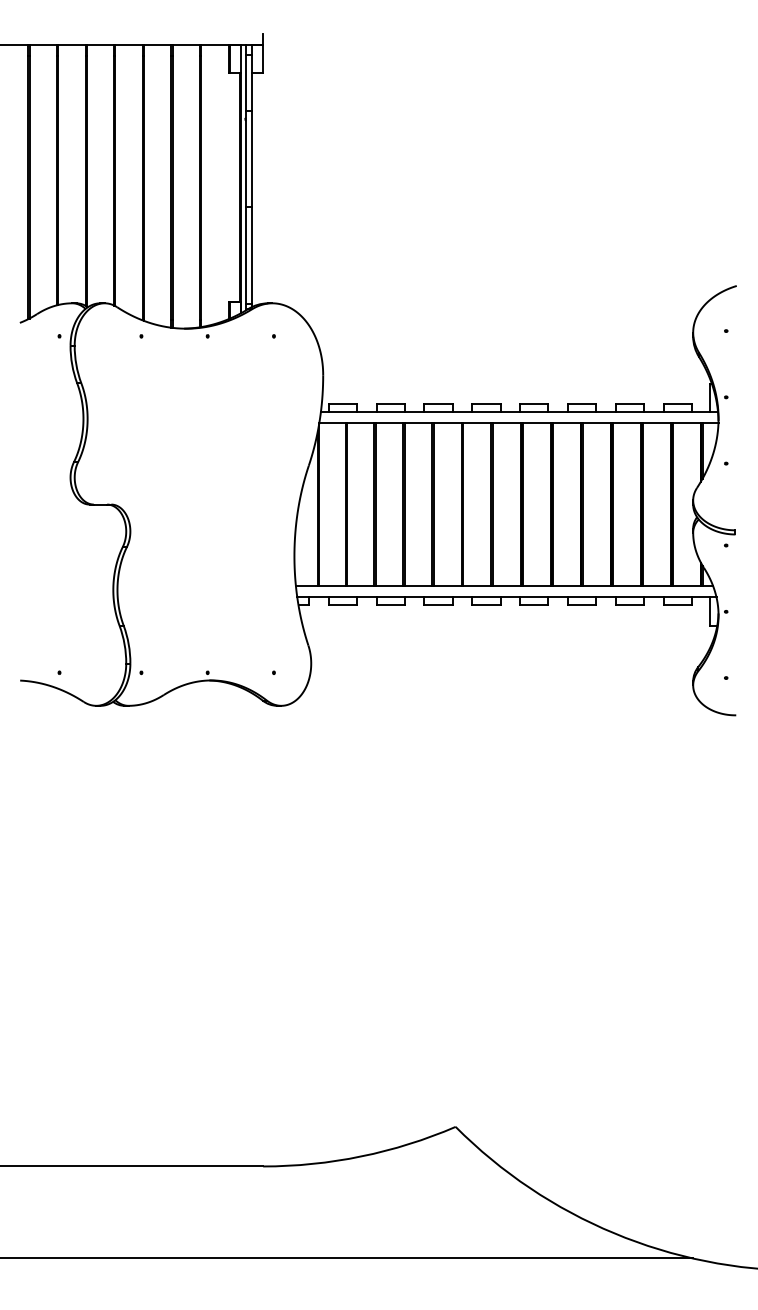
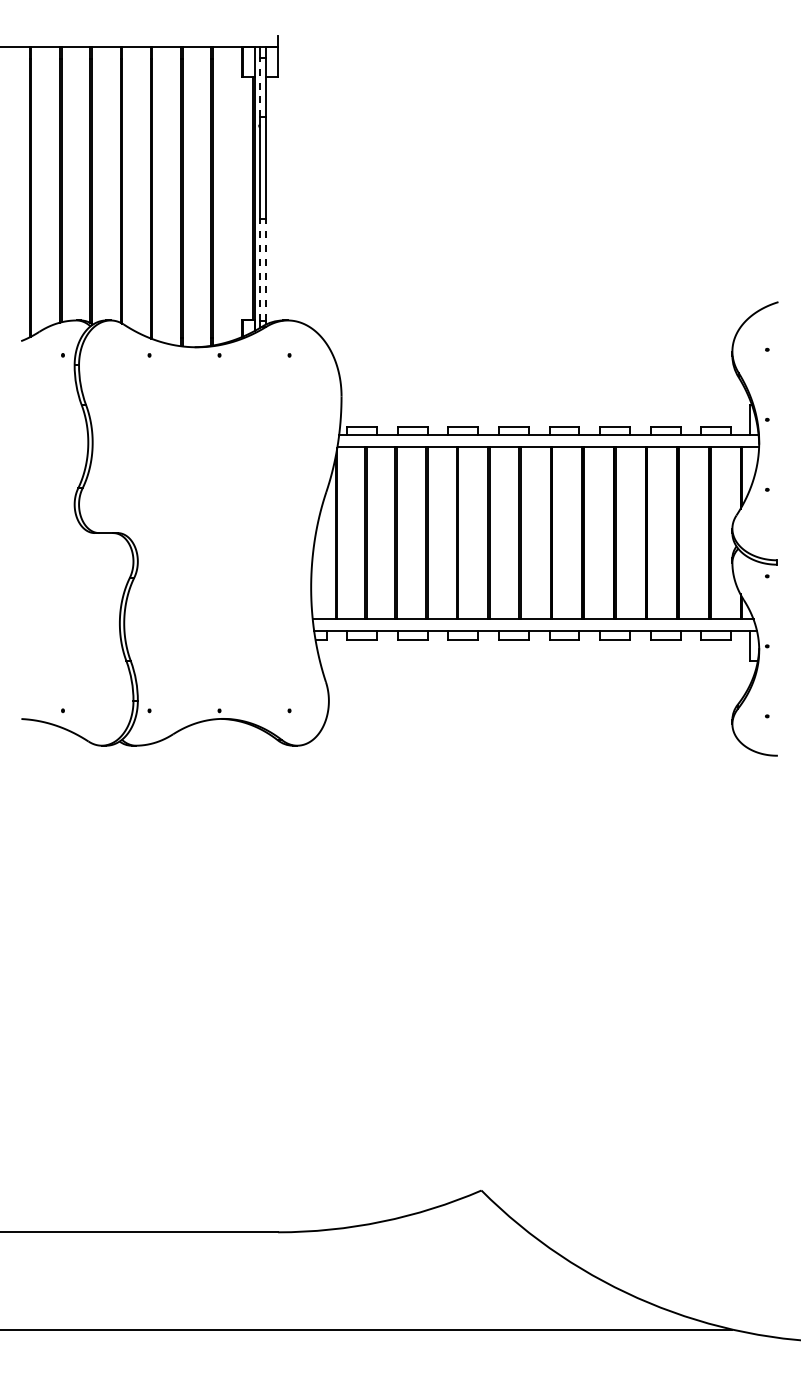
line: (246, 82) -> (260, 87), solid -> dashed
line: (246, 256) -> (260, 270), solid -> dashed
line: (252, 256) -> (266, 270), solid -> dashed

